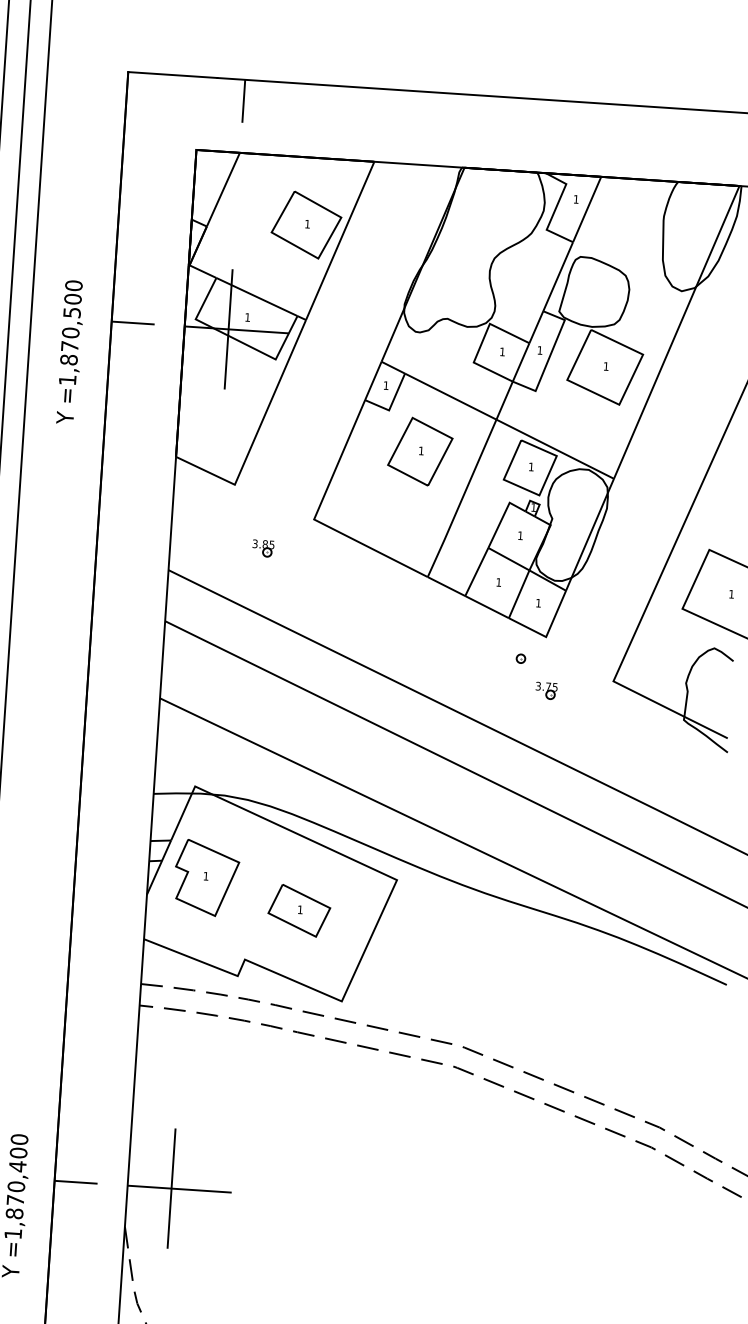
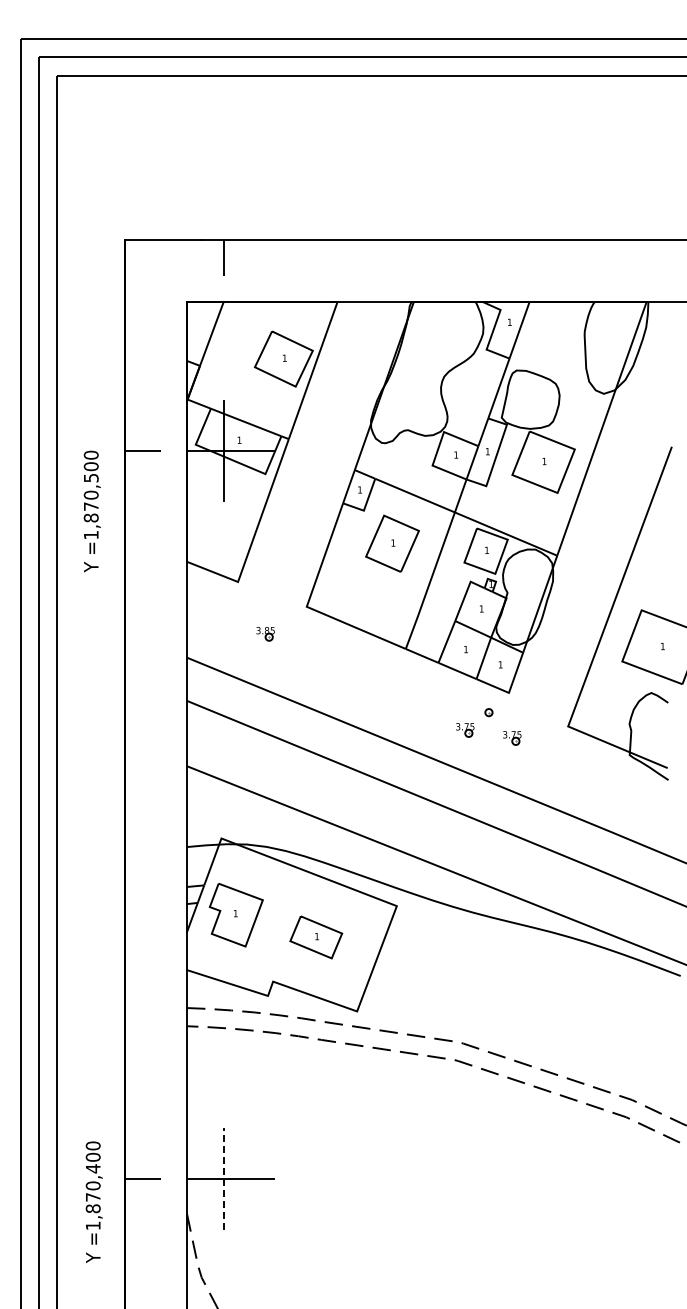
text: (69, 352) -> (91, 511), moved
part: (491, 678) -> (465, 730), added
line: (172, 1188) -> (224, 1178), solid -> dashed

